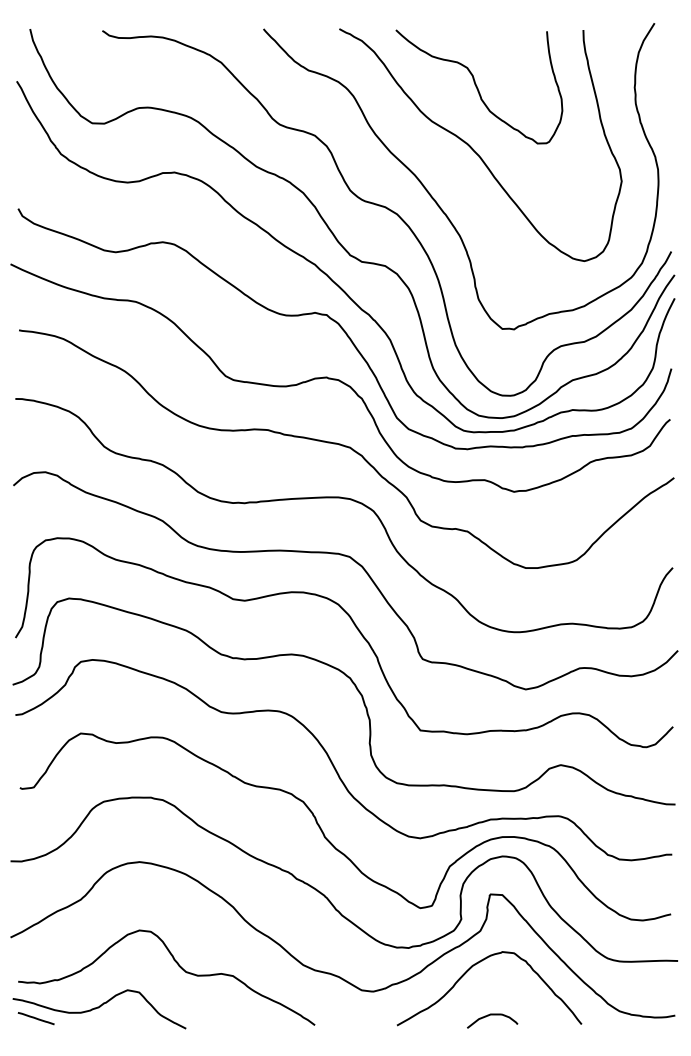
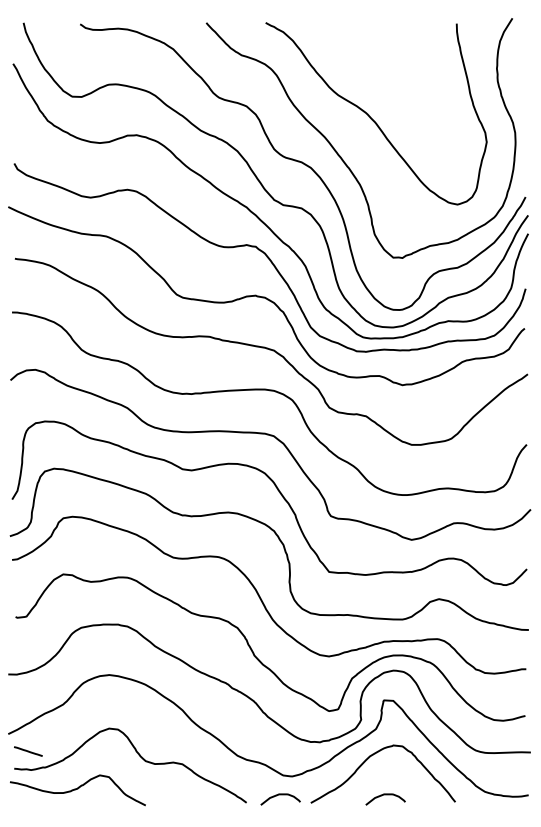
curve: (478, 87) -> (374, 68), removed
curve: (358, 1015) -> (280, 795), added
line: (36, 1018) -> (28, 751), moved

